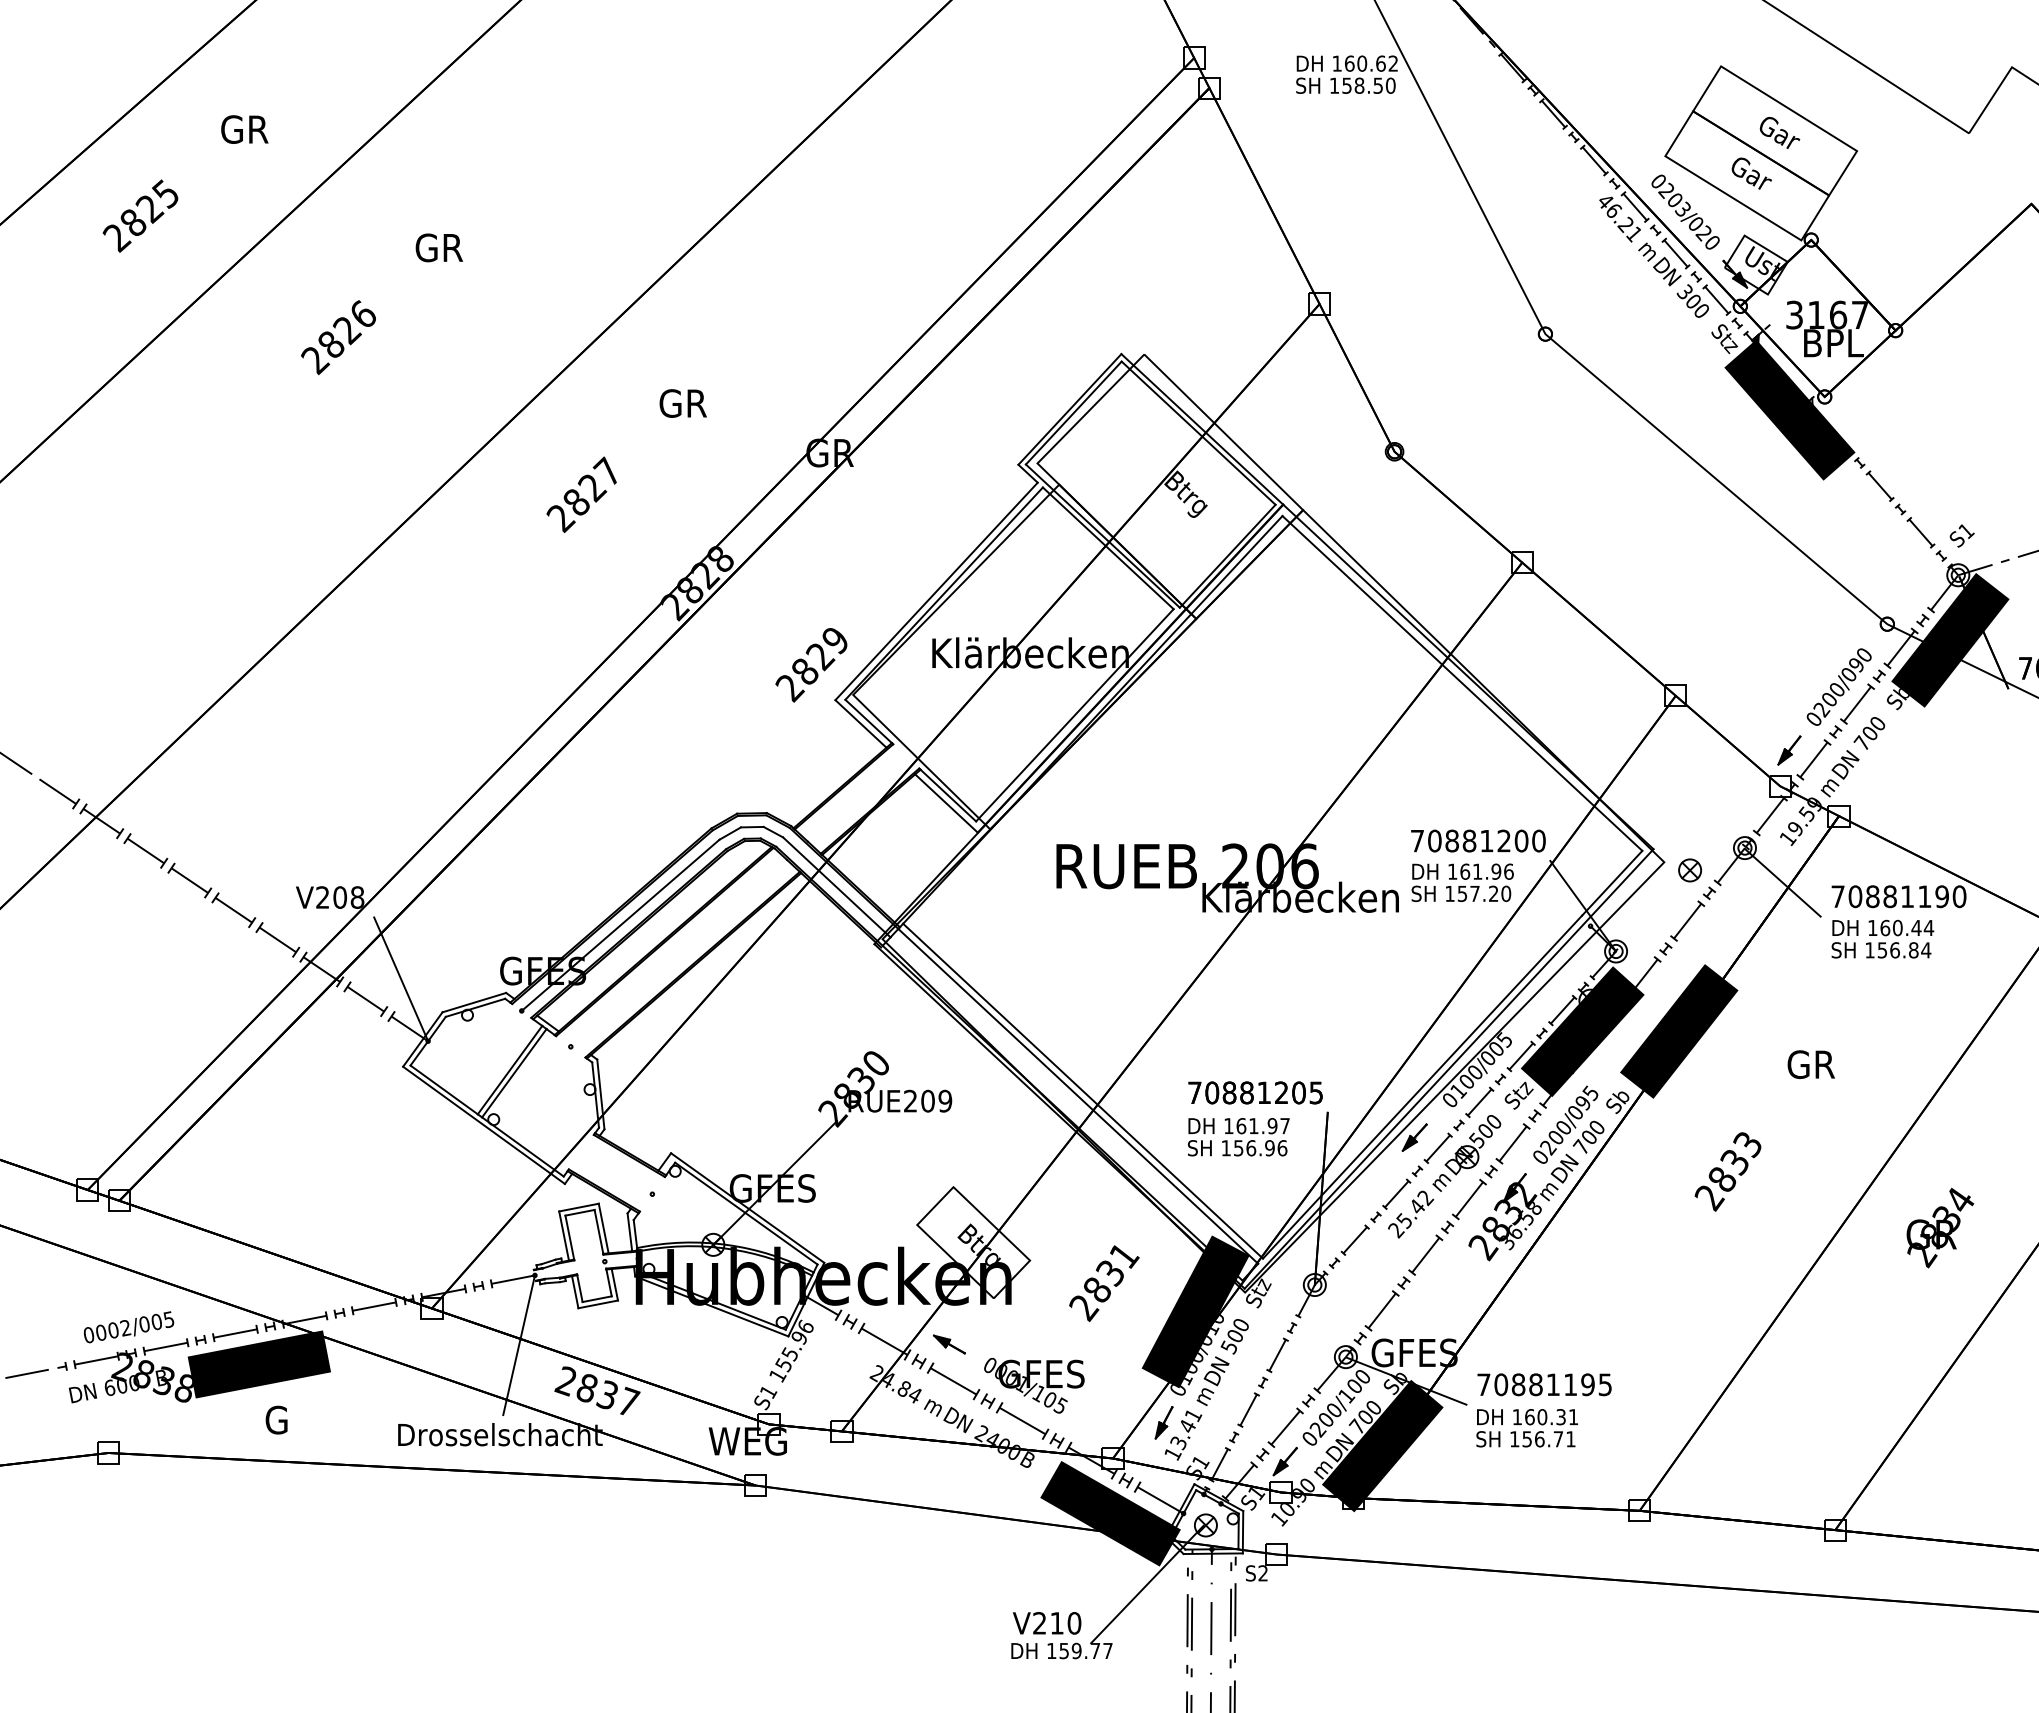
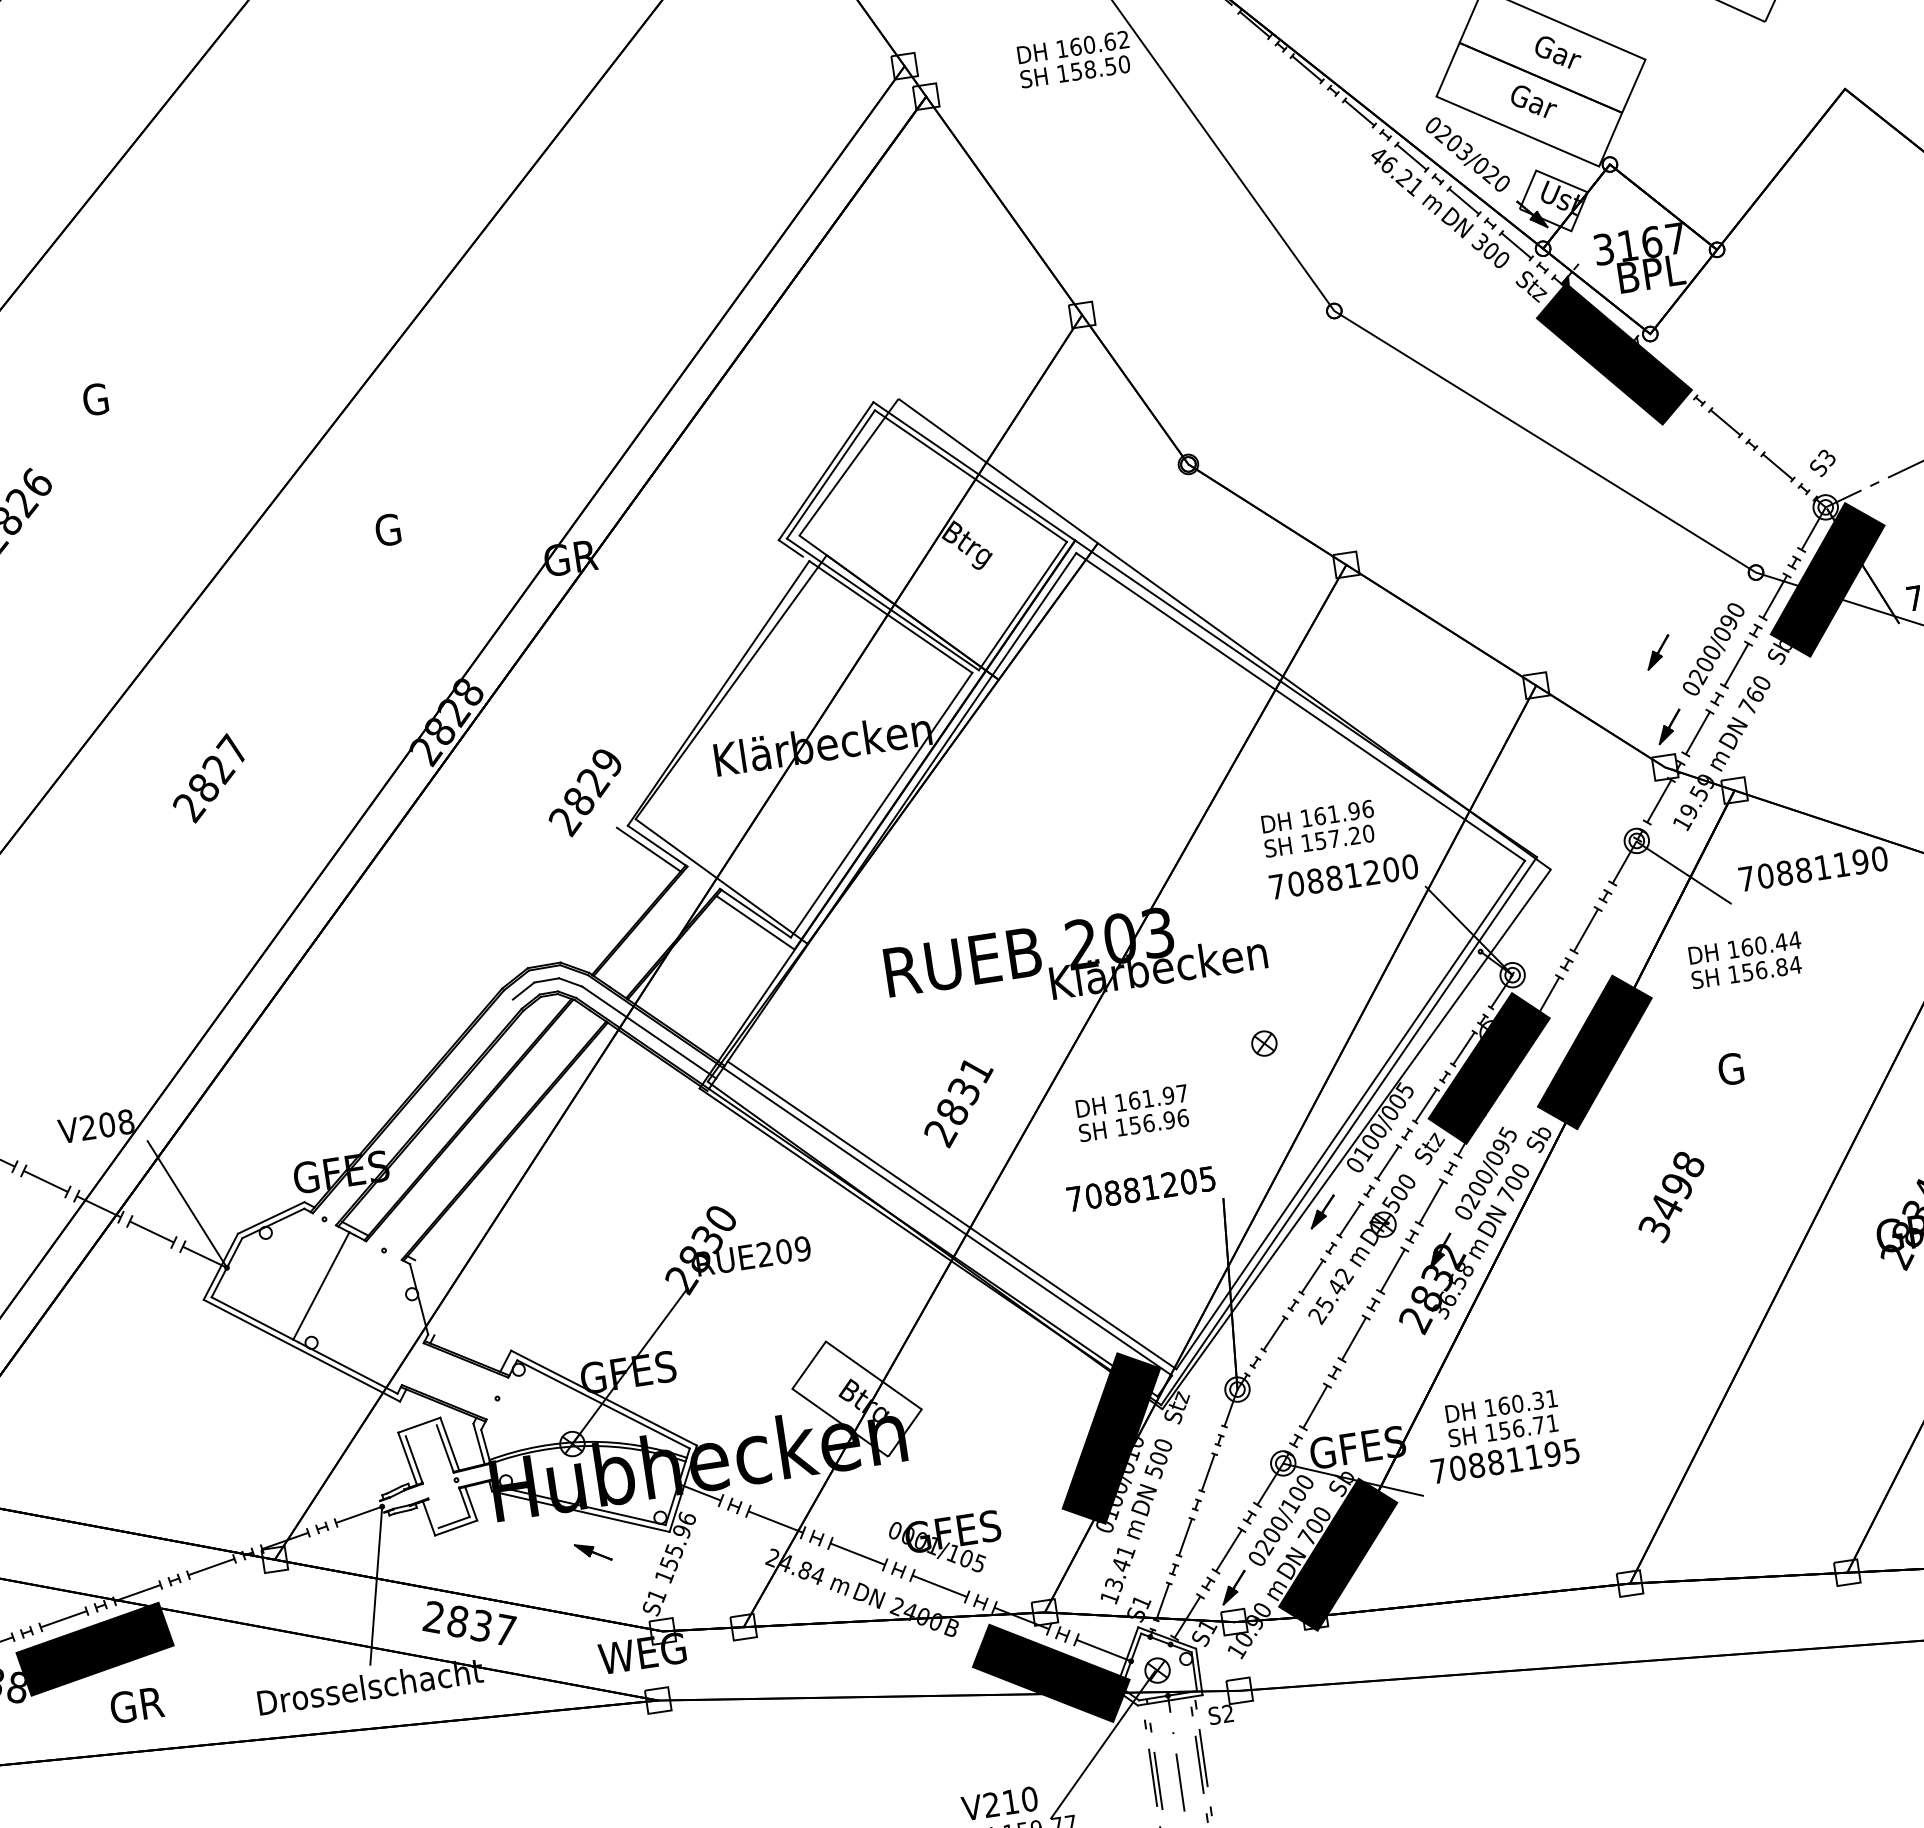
text: (453, 247) -> (124, 394), GR -> G
text: (696, 403) -> (416, 525), GR -> G
text: (581, 494) -> (207, 778), moved
text: (1966, 531) -> (1827, 458), S1 -> S3
line: (936, 591) -> (709, 692), removed
part: (1789, 682) -> (1658, 652), added
text: (1869, 732) -> (1754, 694), 700 -> 760
text: (1304, 866) -> (1157, 933), 206 -> 203
part: (1690, 870) -> (1264, 1043), moved
text: (1462, 882) -> (1318, 828), moved
line: (620, 924) -> (418, 1108), removed
text: (1882, 938) -> (1745, 959), moved
text: (1824, 1064) -> (1759, 1064), GR -> G
line: (514, 1073) -> (326, 1288), removed
line: (600, 1094) -> (424, 1297), removed
text: (1238, 1137) -> (1133, 1113), moved
text: (1727, 1171) -> (1670, 1197), 2833 -> 3498
line: (579, 1212) -> (420, 1430), removed
text: (1104, 1283) -> (959, 1103), moved
line: (579, 1288) -> (433, 1513), removed
part: (949, 1344) -> (593, 1552), moved
text: (302, 1419) -> (151, 1702), G -> GR
part: (1163, 1422) -> (1094, 1564), removed
text: (1526, 1428) -> (1502, 1418), moved

